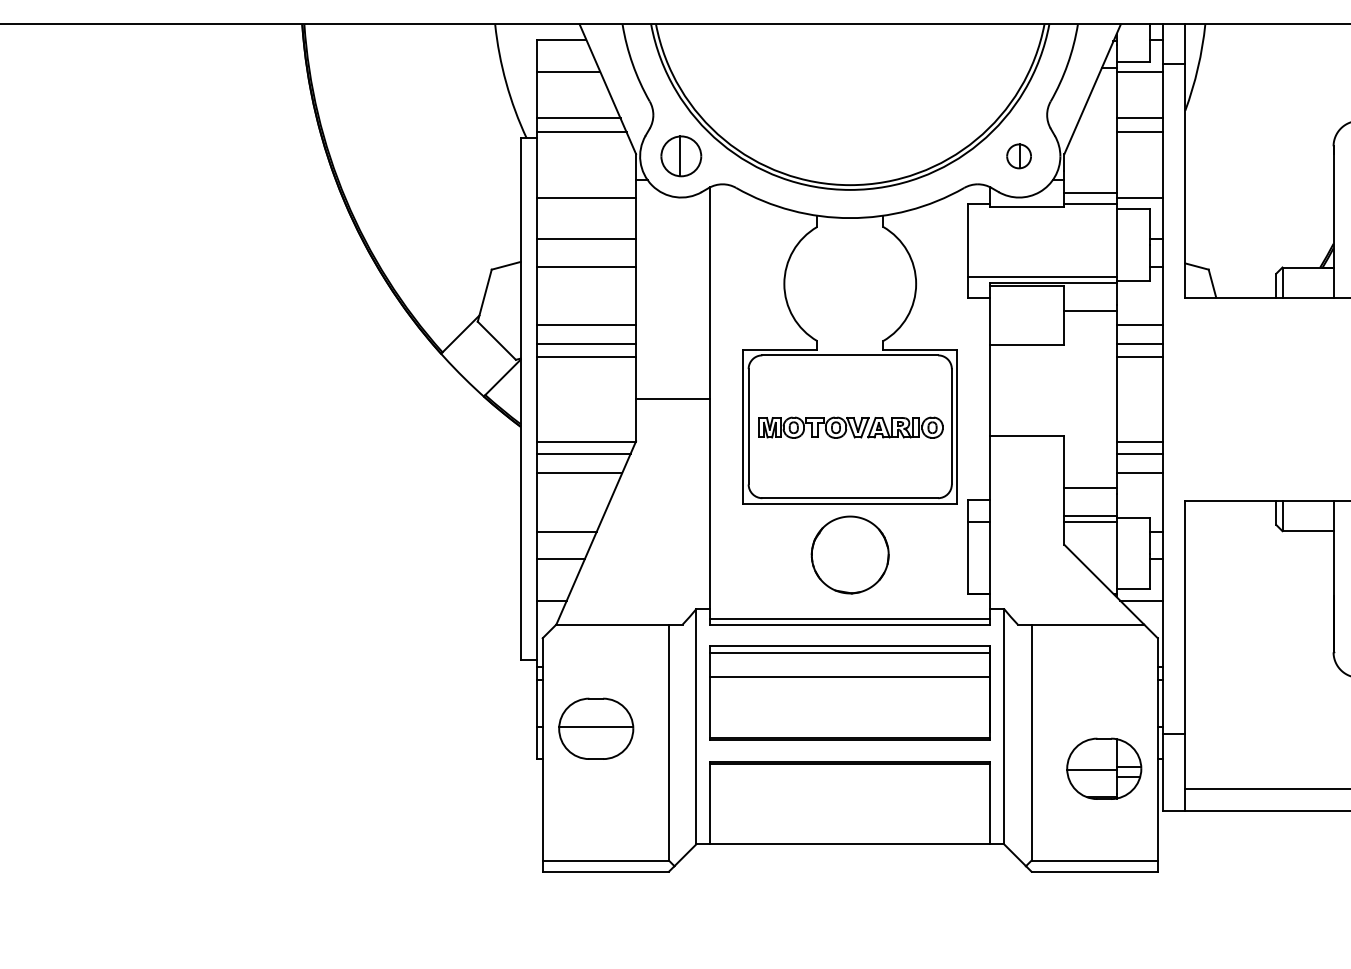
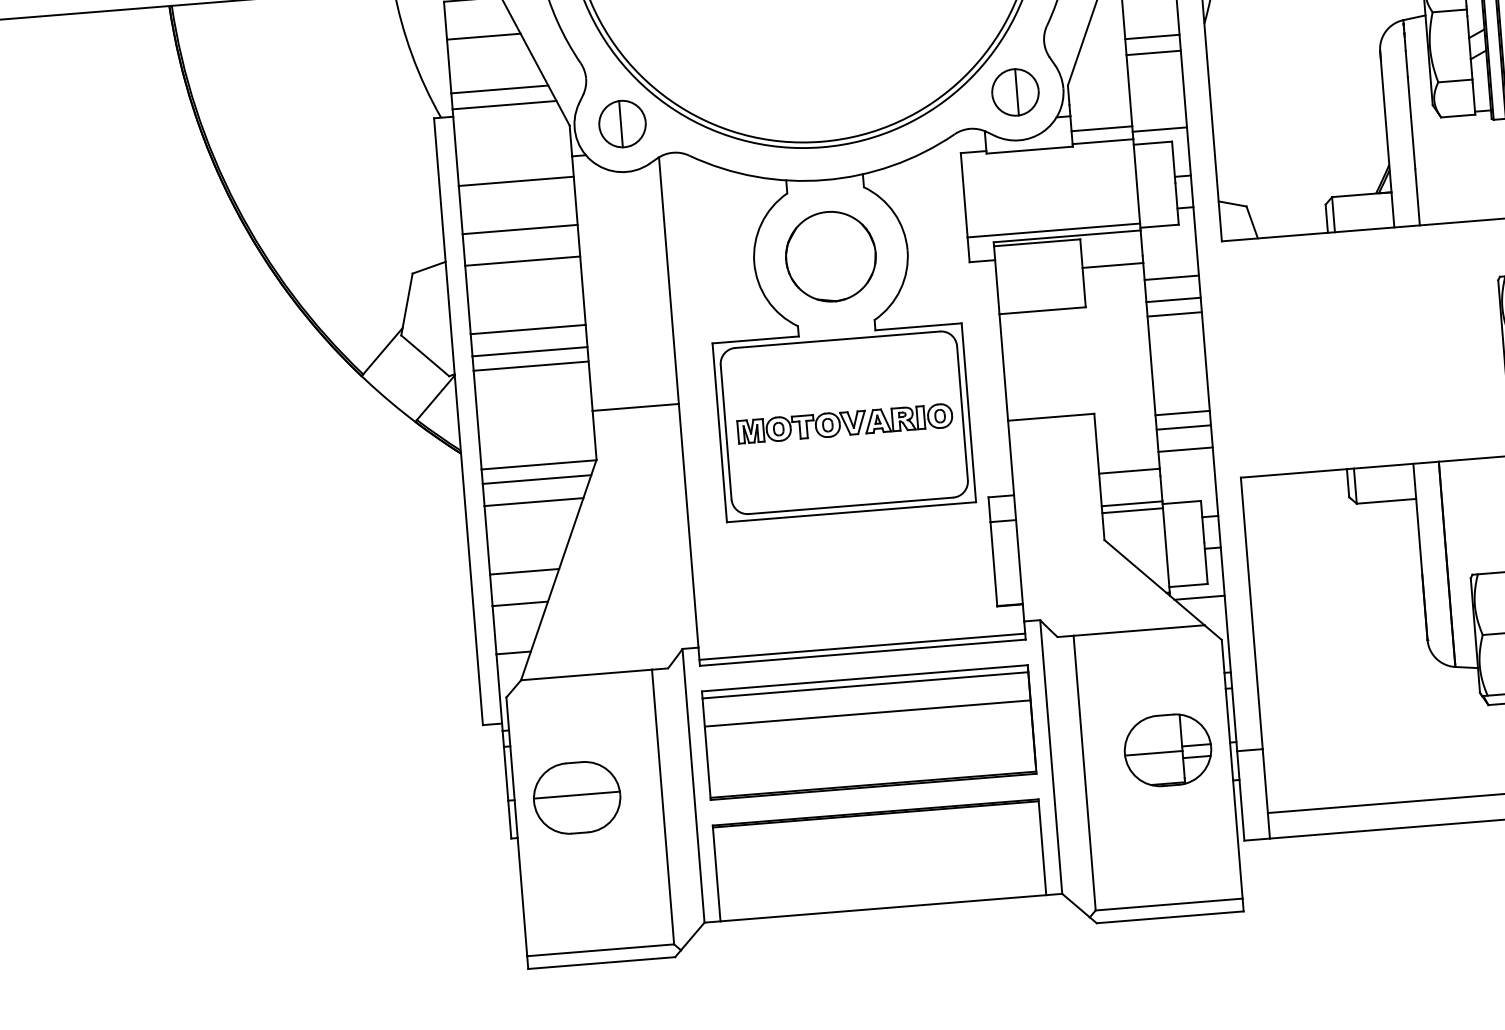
part: (1018, 156) -> (1014, 92), size x1.67
part: (849, 554) -> (830, 256), moved
part: (1104, 768) -> (1168, 749), moved

